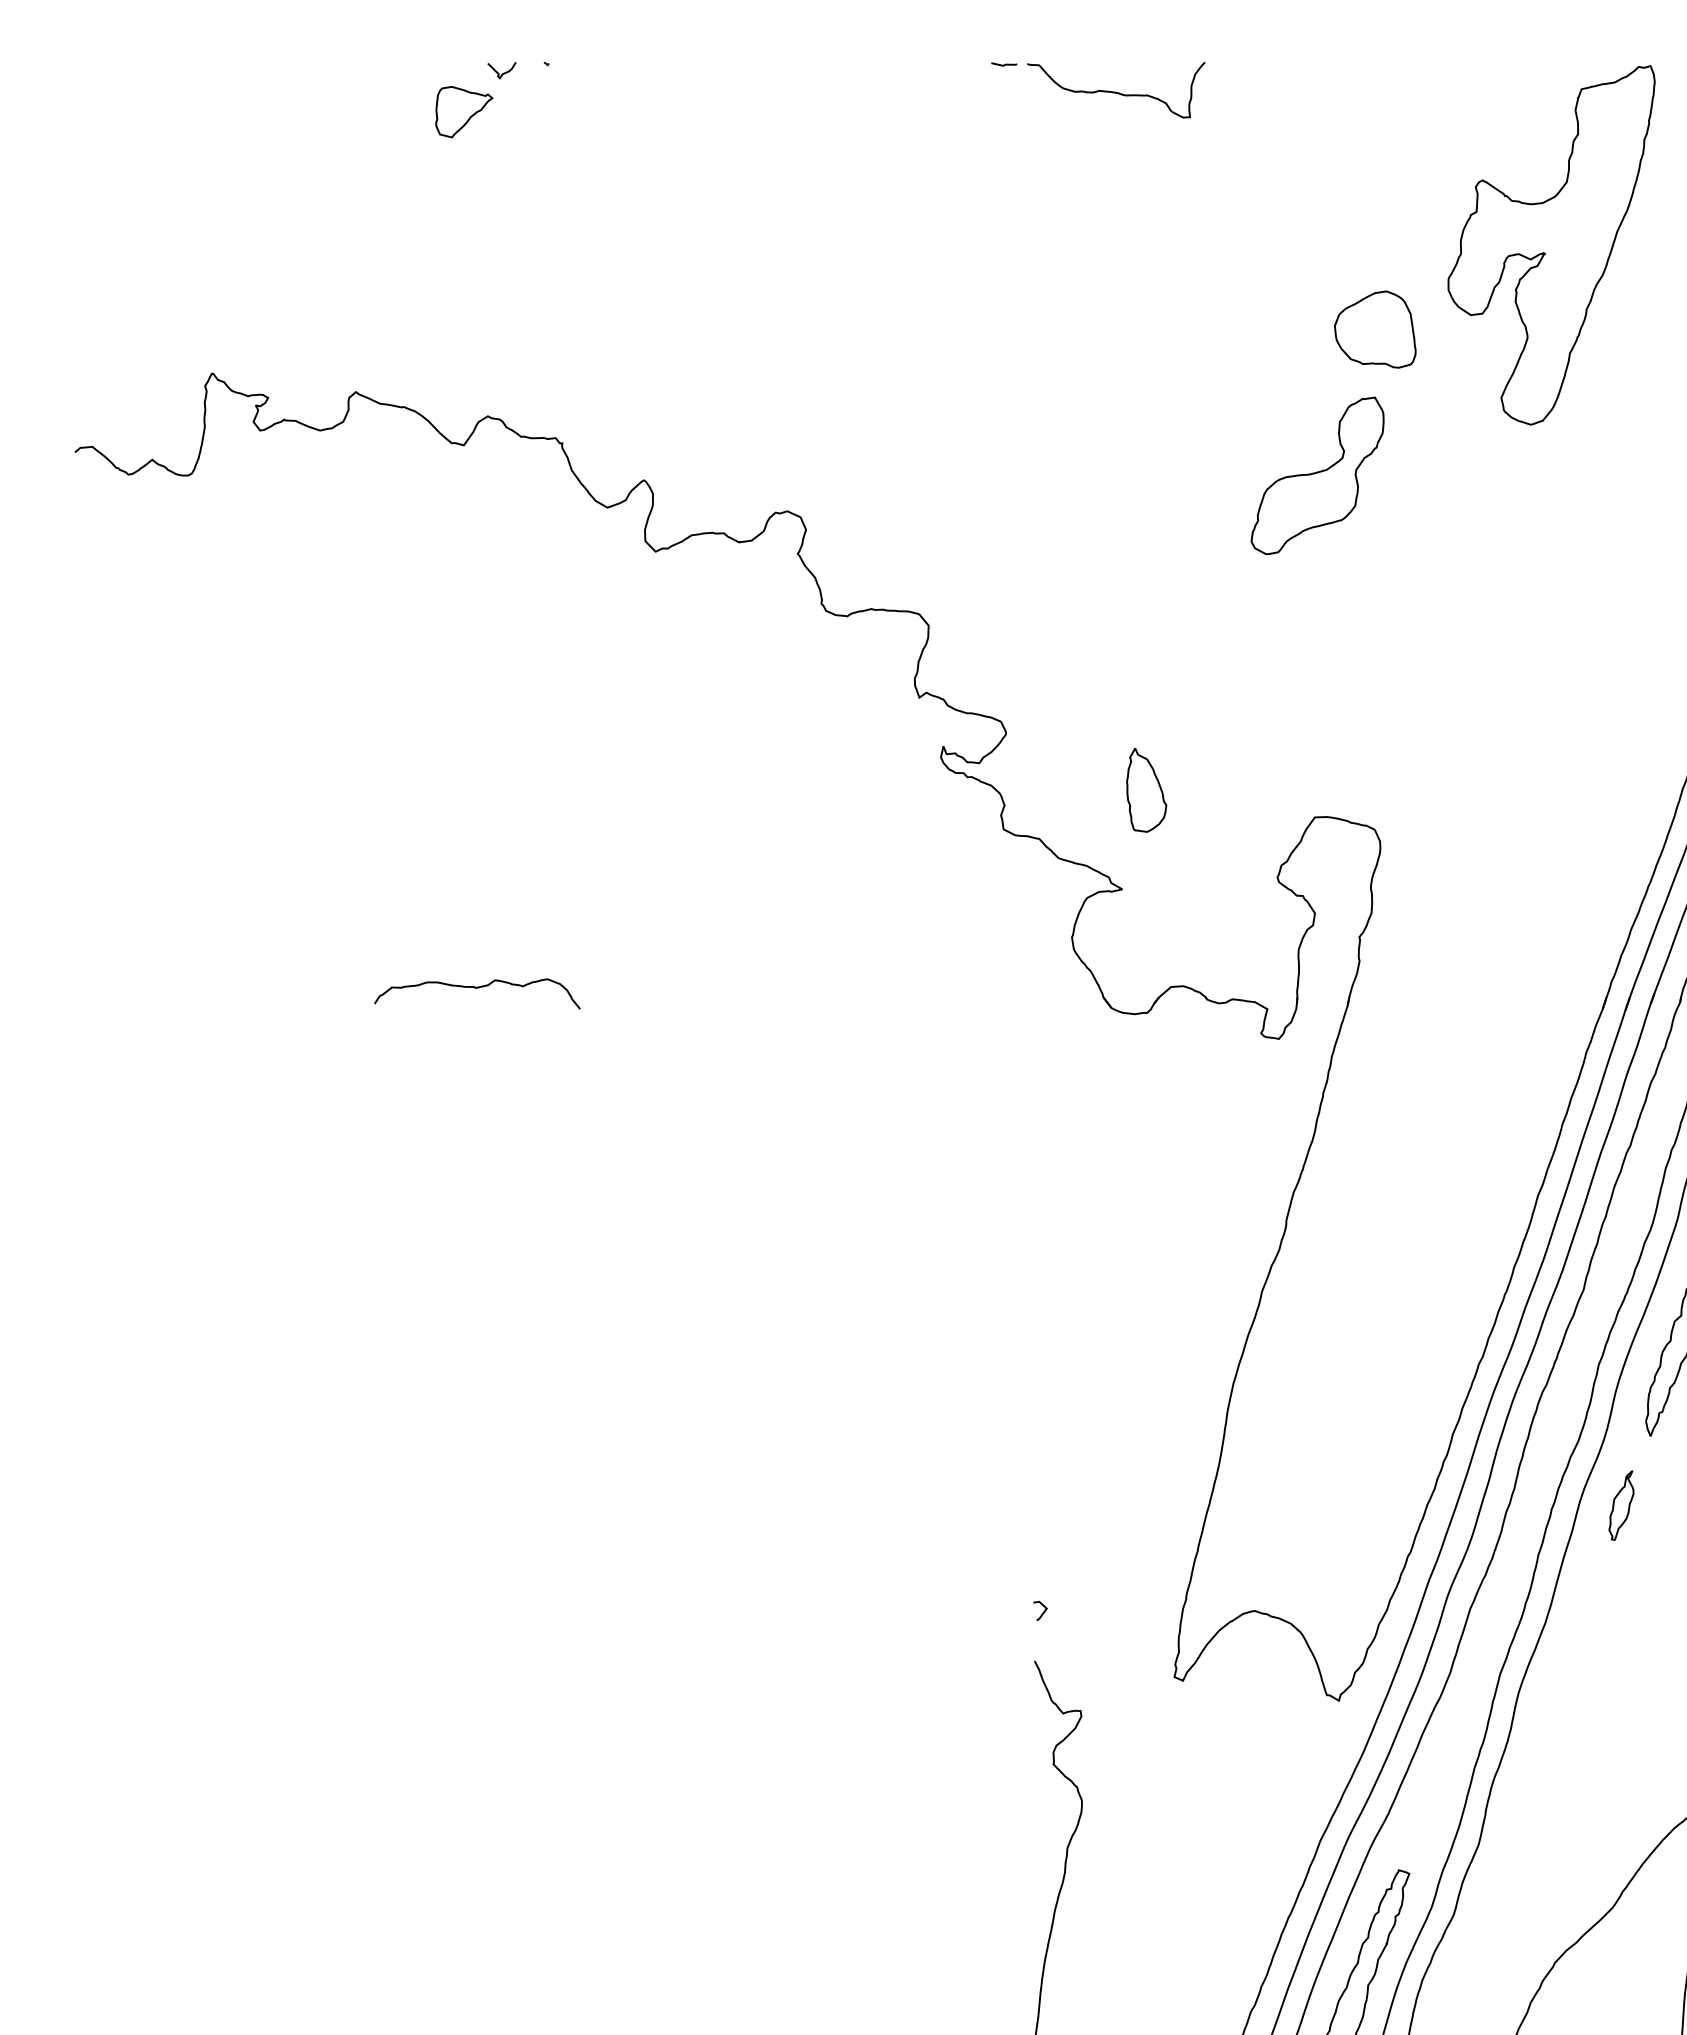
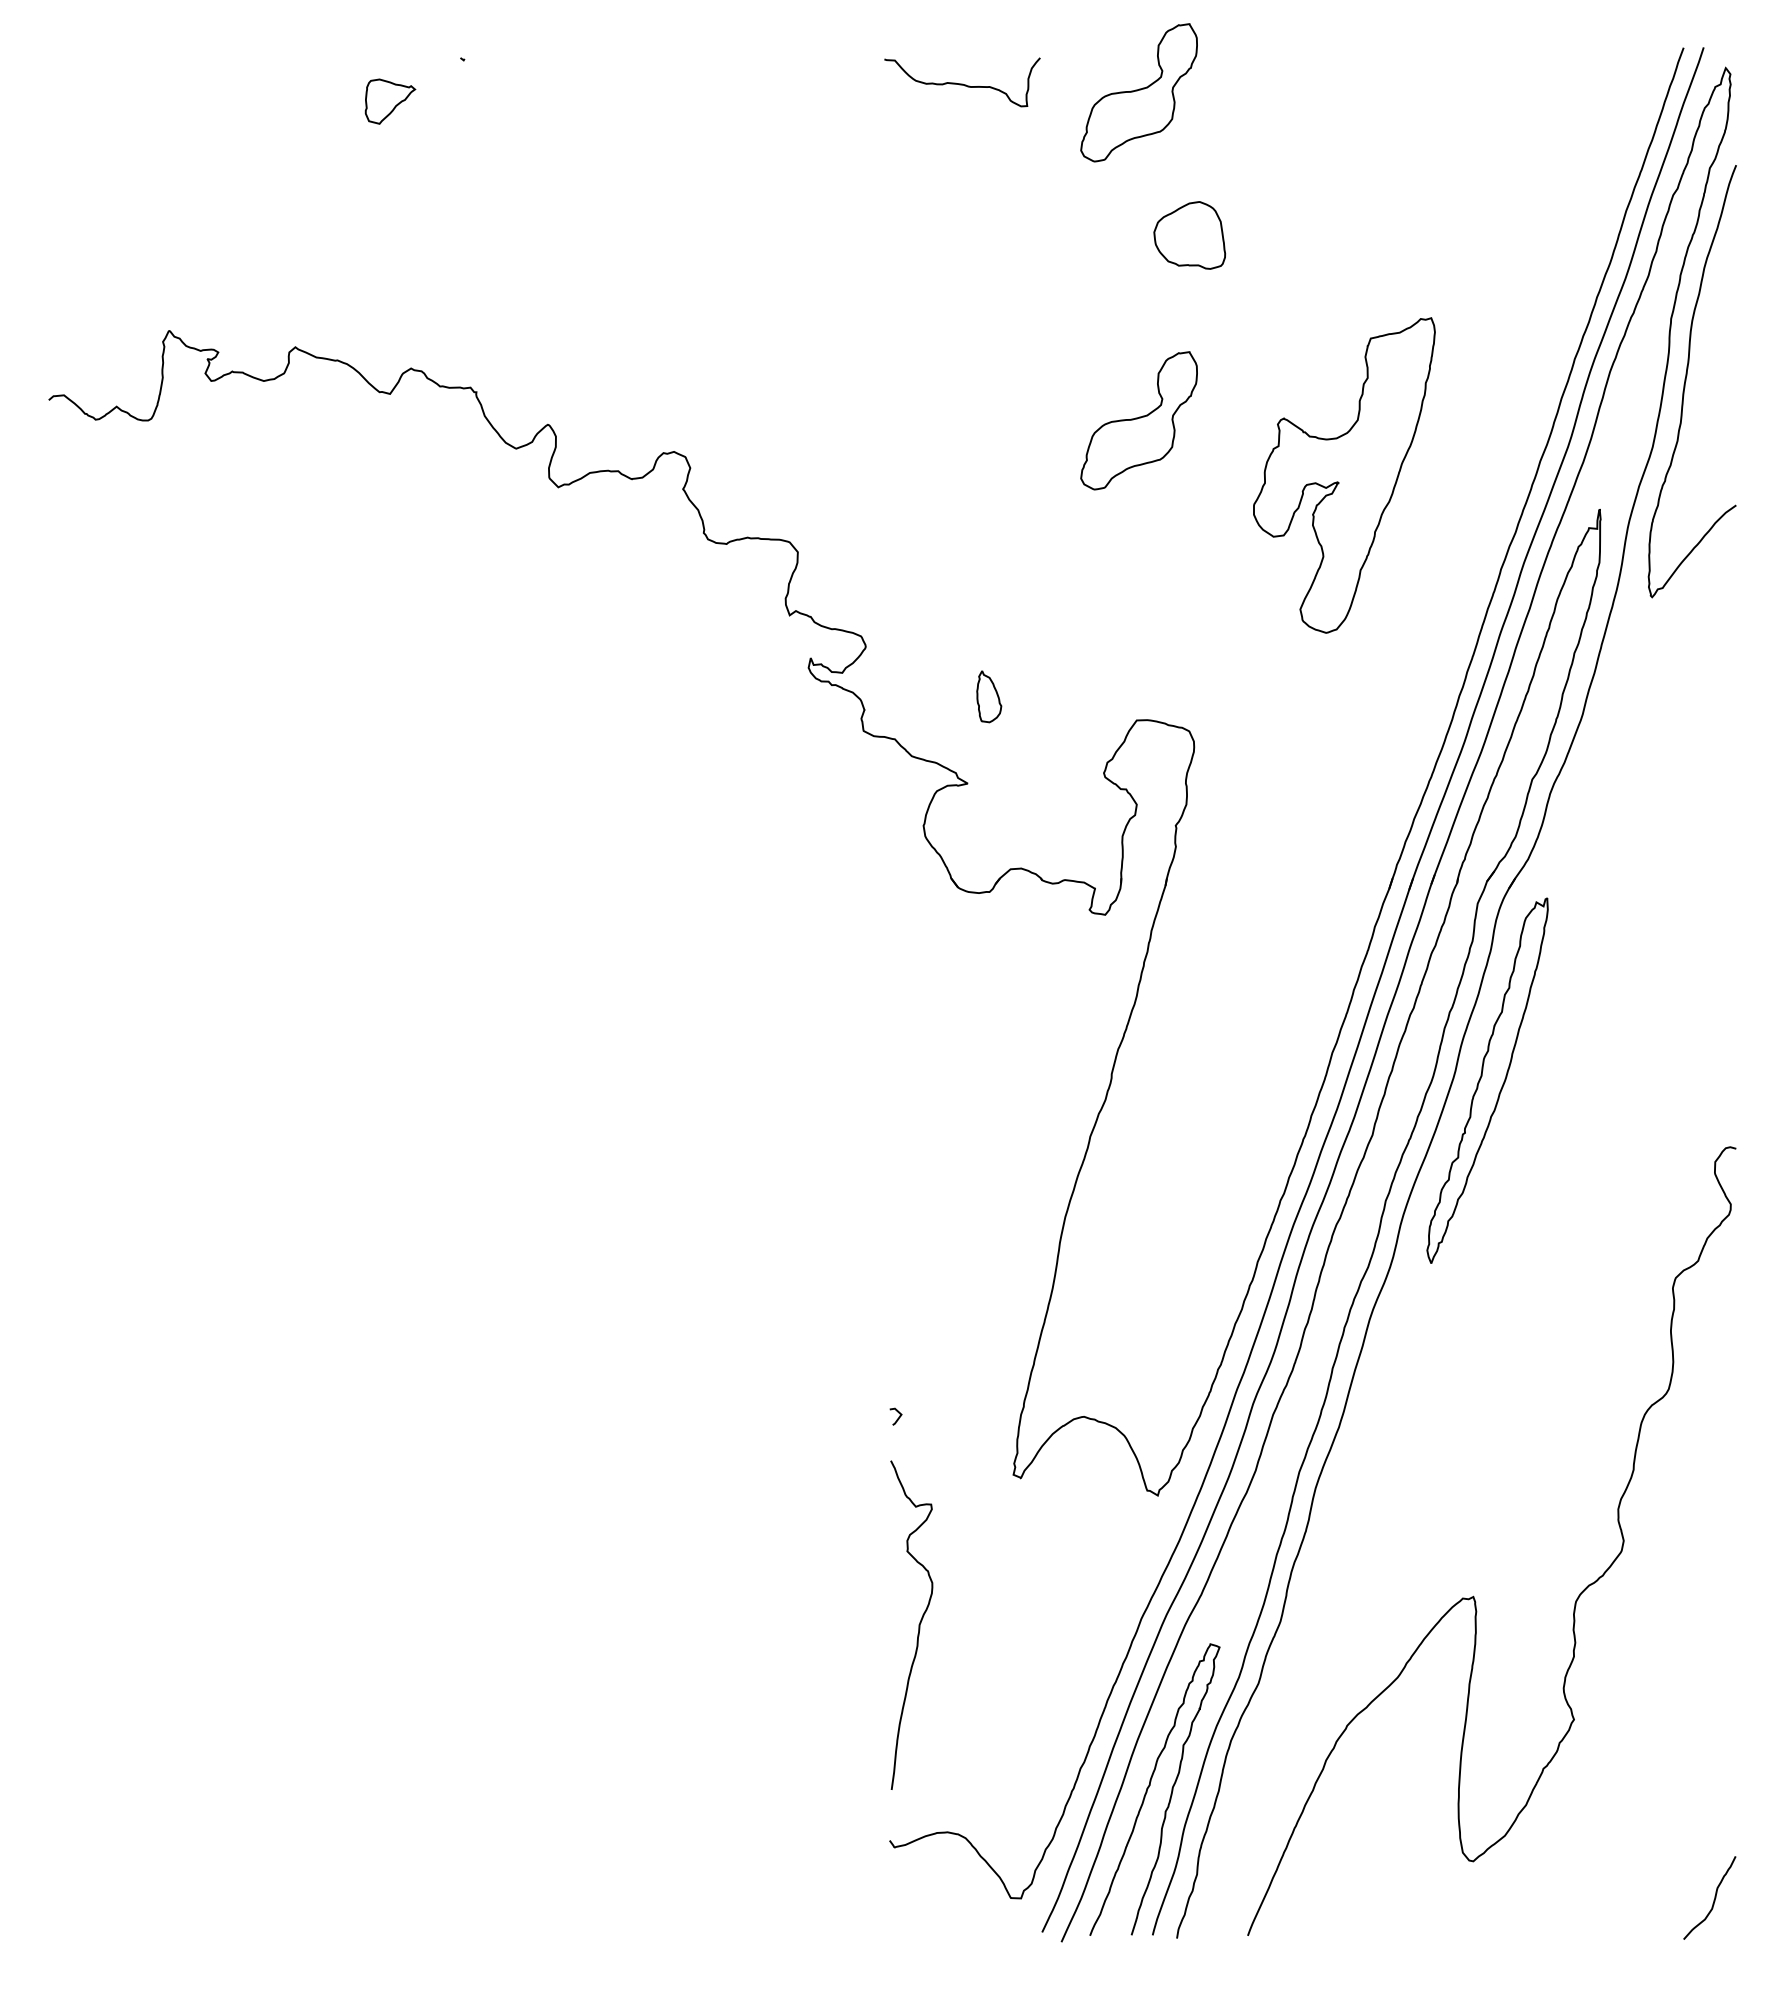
line: (1003, 64) -> (863, 59), removed
curve: (502, 73) -> (423, 67), removed
part: (1316, 101) -> (1138, 92), added
part: (1551, 245) -> (1344, 475), moved
part: (1375, 329) -> (1189, 235), moved
part: (1147, 790) -> (989, 696), size x0.7
curve: (476, 988) -> (401, 870), removed
part: (1621, 1505) -> (1405, 1324), removed

